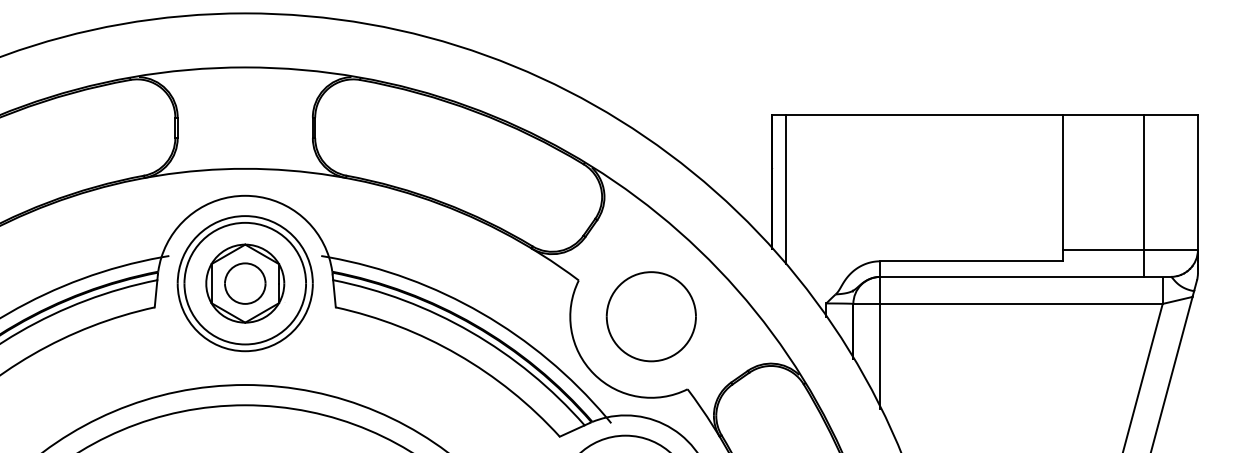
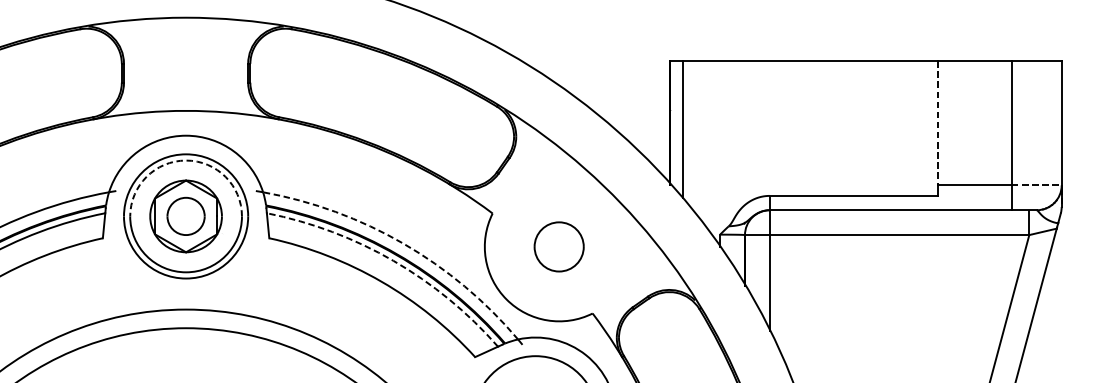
line: (1062, 182) -> (937, 123), solid -> dashed
arc: (245, 222) -> (186, 160), solid -> dashed
line: (1171, 249) -> (1037, 185), solid -> dashed
arc: (481, 313) -> (403, 243), solid -> dashed
part: (650, 316) -> (558, 246), size x0.6
arc: (470, 332) -> (393, 261), solid -> dashed

